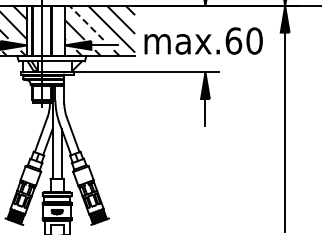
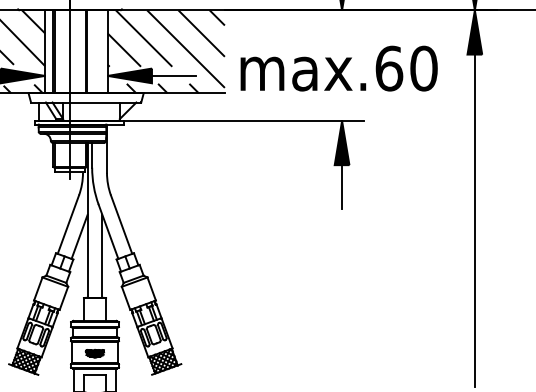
line: (86, 22) -> (143, 37), dashed -> solid

